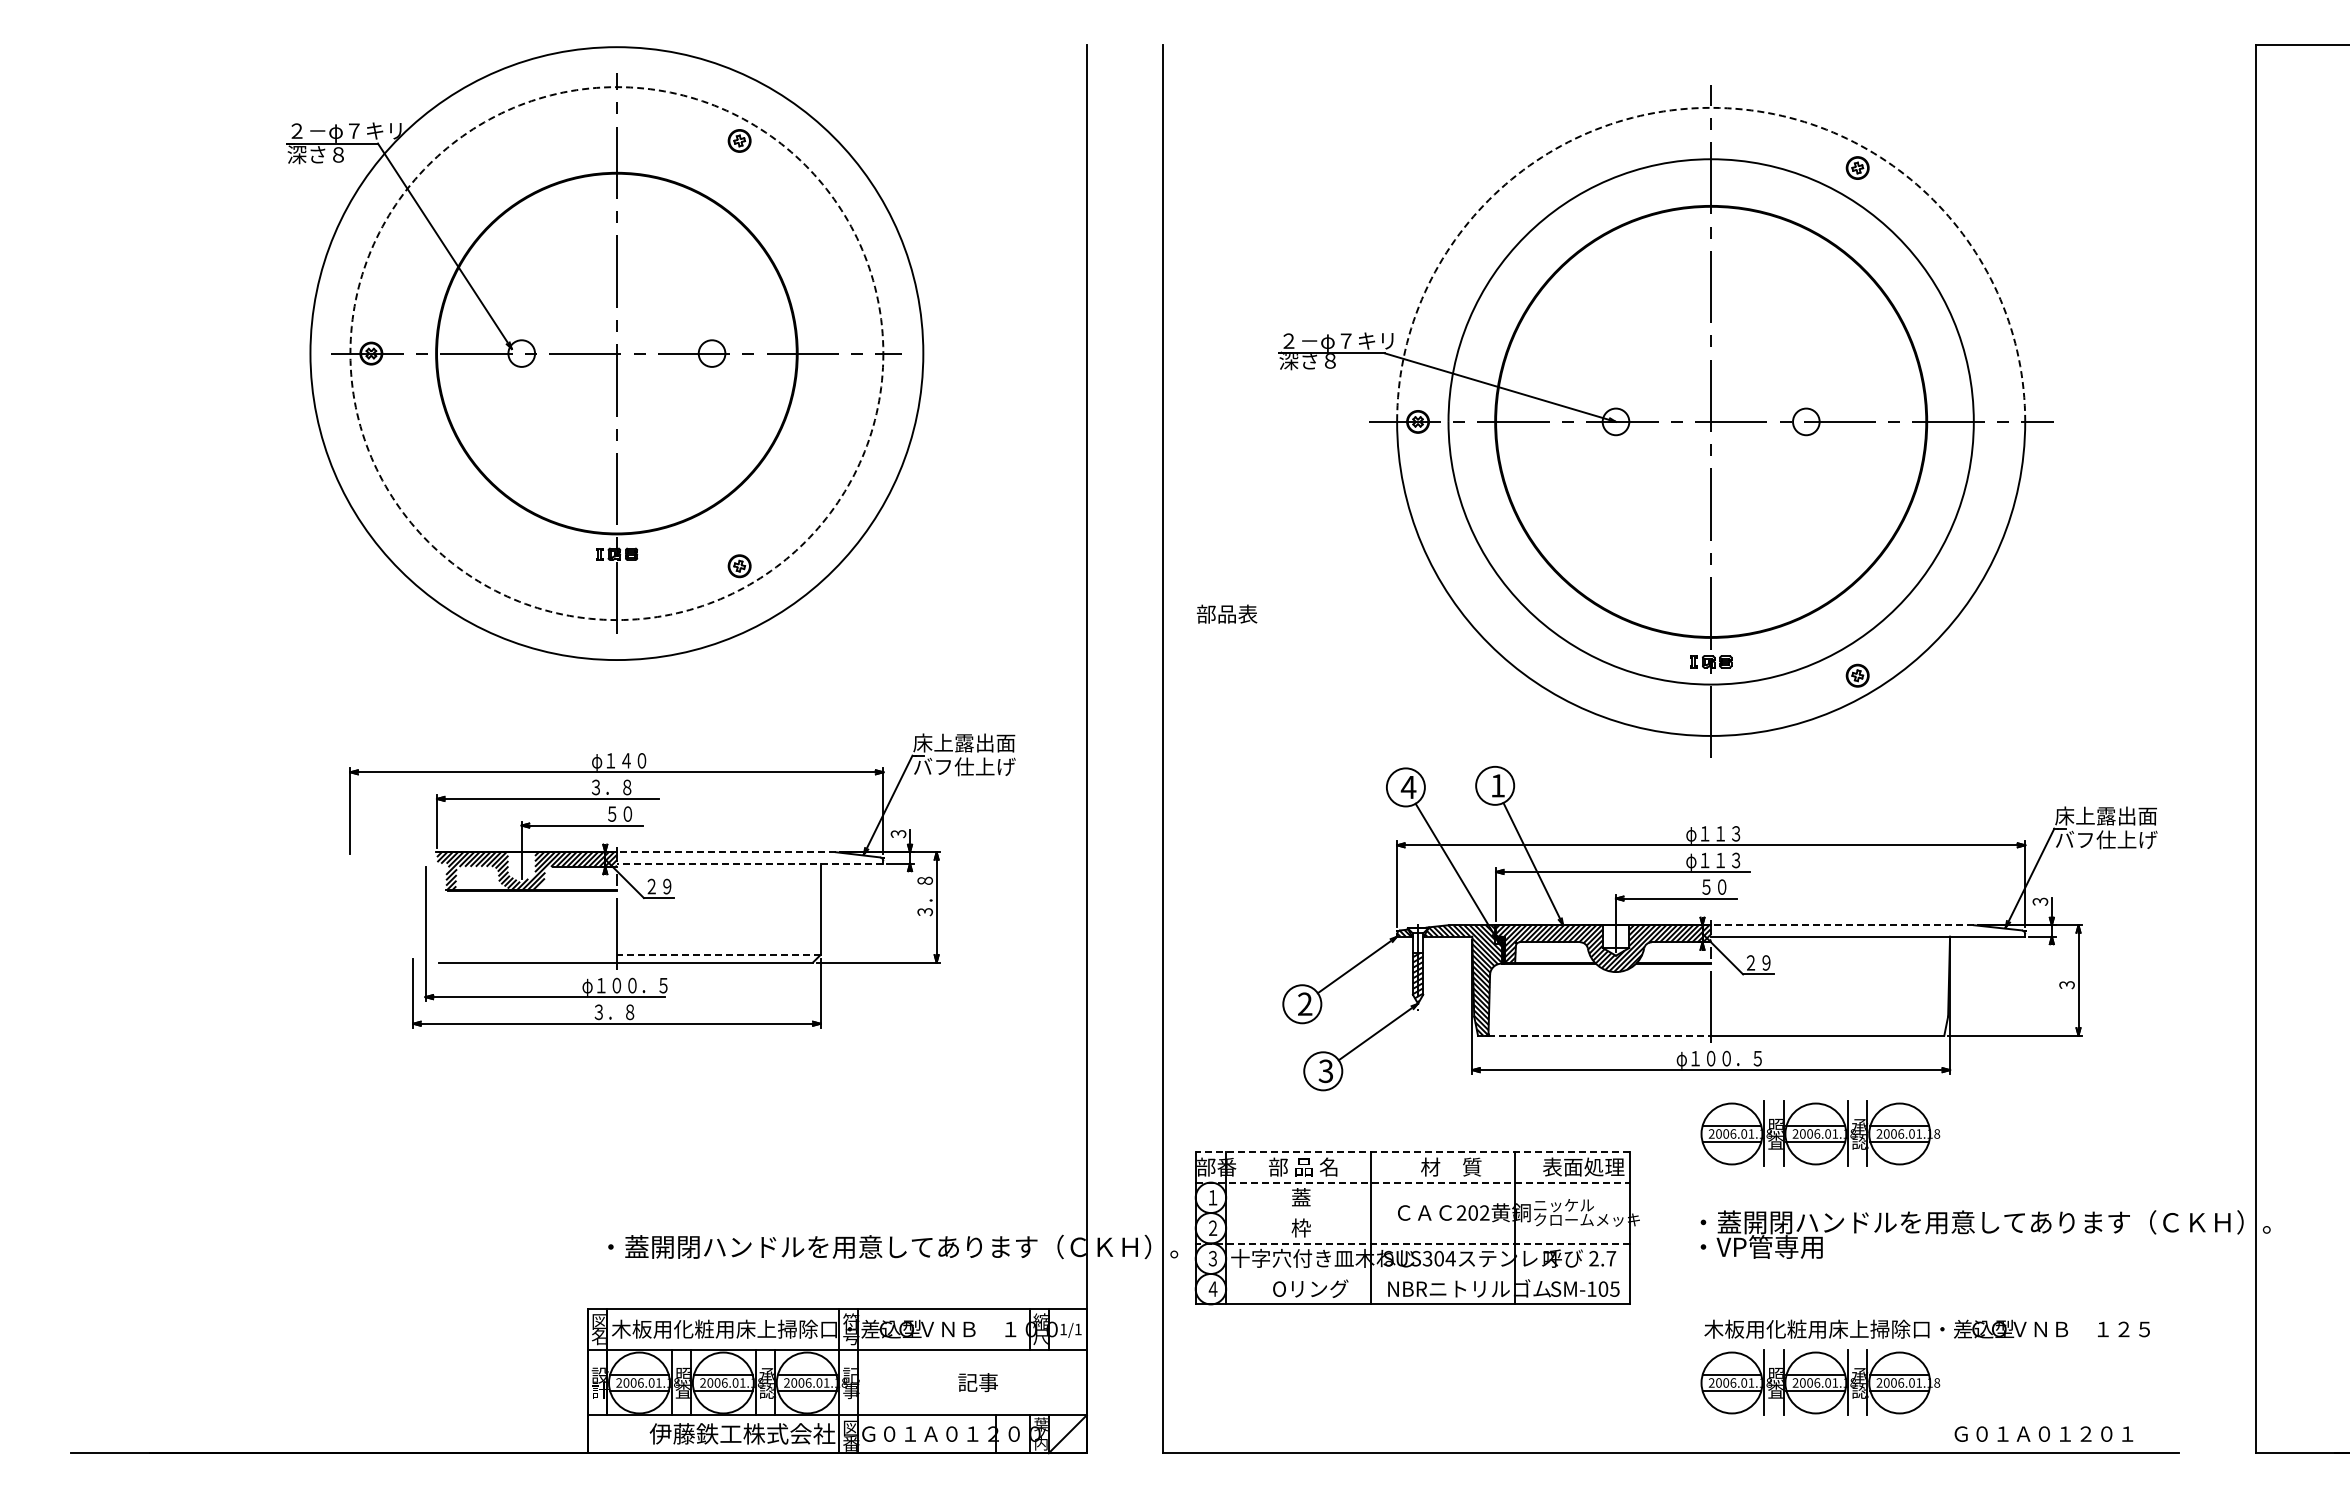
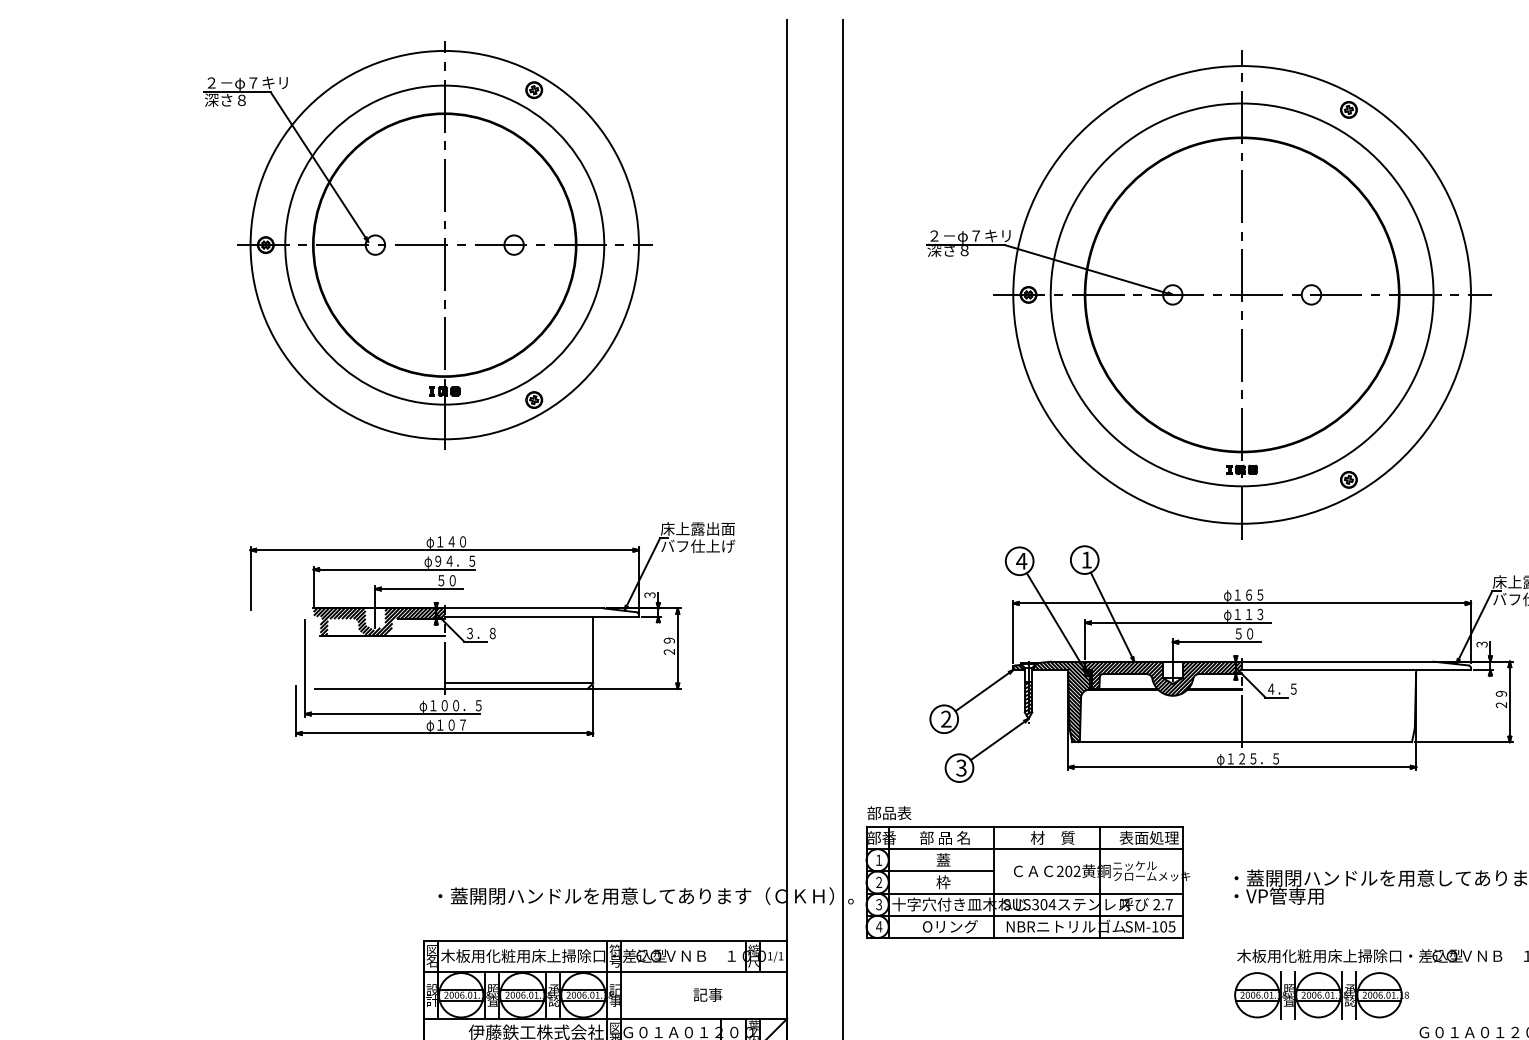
arc: (1711, 107) -> (1242, 65), dashed -> solid
circle: (616, 353) -> (444, 245), dashed -> solid
circle: (616, 353) -> (444, 245), size x0.71
text: (1226, 613) -> (888, 812), moved
text: (623, 788) -> (449, 562), ３．８ -> φ９４．５
text: (1728, 833) -> (1254, 594), φ１１３ -> φ１６５
line: (725, 852) -> (523, 608), dashed -> solid
line: (749, 863) -> (541, 616), dashed -> solid
text: (666, 886) -> (480, 633), ２９ -> ３．８
text: (924, 896) -> (668, 640), ３．８ -> ２９
line: (1842, 925) -> (1337, 661), dashed -> solid
line: (718, 955) -> (518, 683), dashed -> solid
text: (1765, 962) -> (1281, 688), ２９ -> ４．５
text: (2066, 977) -> (1501, 699), ３ -> ２９
text: (618, 1013) -> (445, 726), ３．８ -> φ１０７
line: (1600, 1035) -> (1161, 742), dashed -> solid
text: (1718, 1058) -> (1247, 758), φ１００．５ -> φ１２５．５
part: (1820, 1133) -> (1321, 813), removed
line: (1412, 1152) -> (1024, 827), dashed -> solid
line: (1412, 1182) -> (1024, 849), dashed -> solid
line: (1282, 1213) -> (929, 871), added
line: (1412, 1243) -> (1024, 893), dashed -> solid
line: (1412, 1273) -> (1024, 915), added

